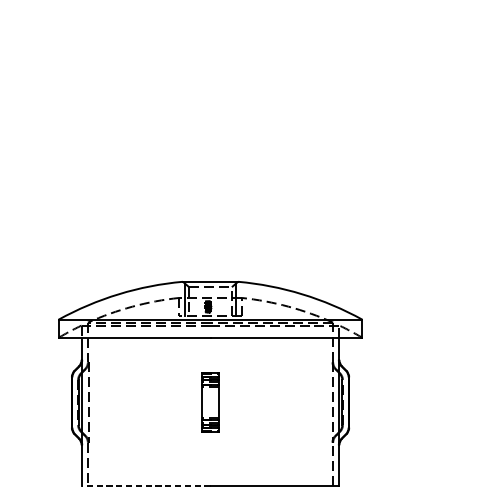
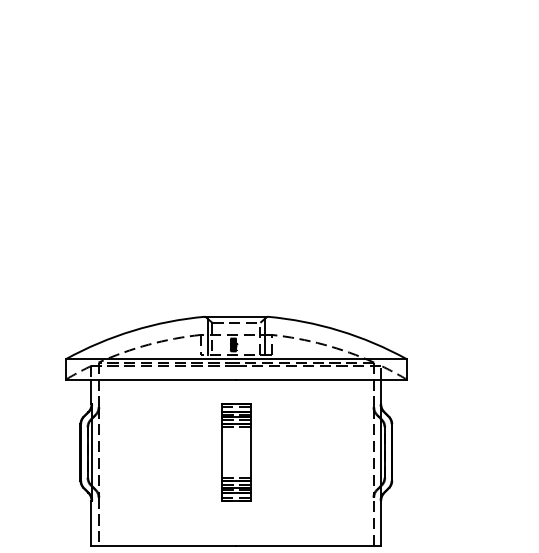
part: (210, 402) -> (236, 452), size x1.43
line: (145, 485) -> (163, 545), dashed -> solid

